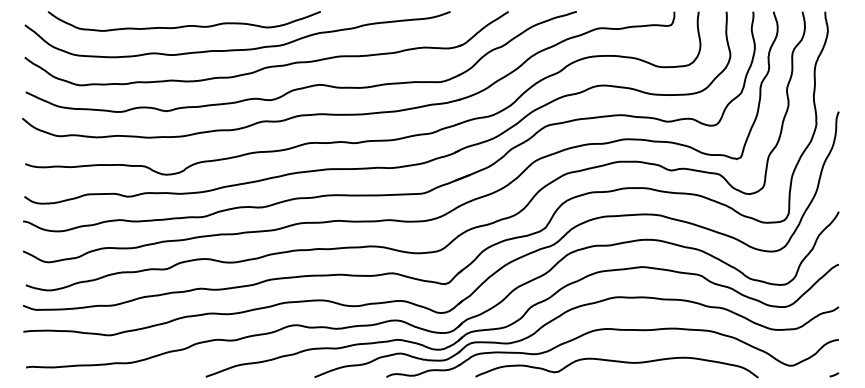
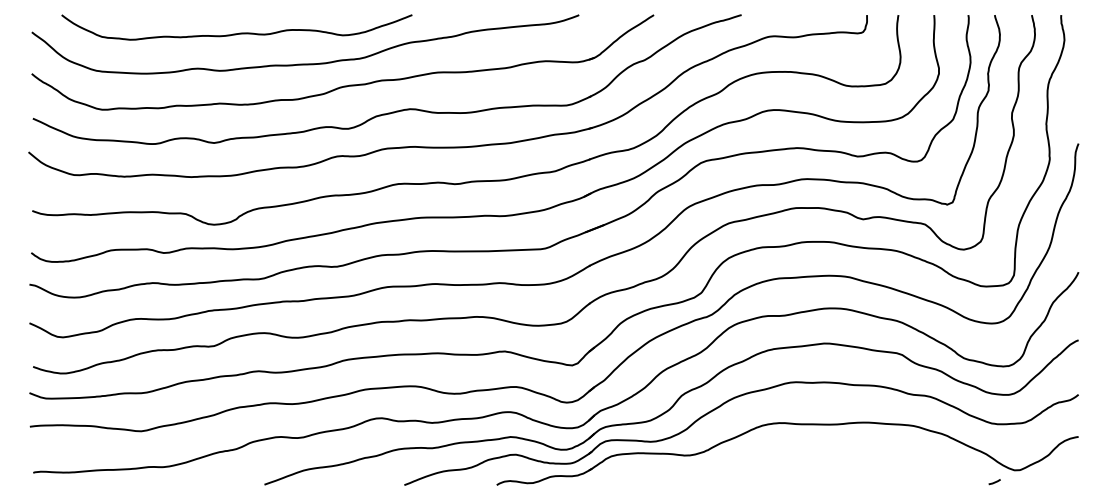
curve: (617, 361) -> (793, 465), removed
line: (834, 375) -> (994, 482), moved

